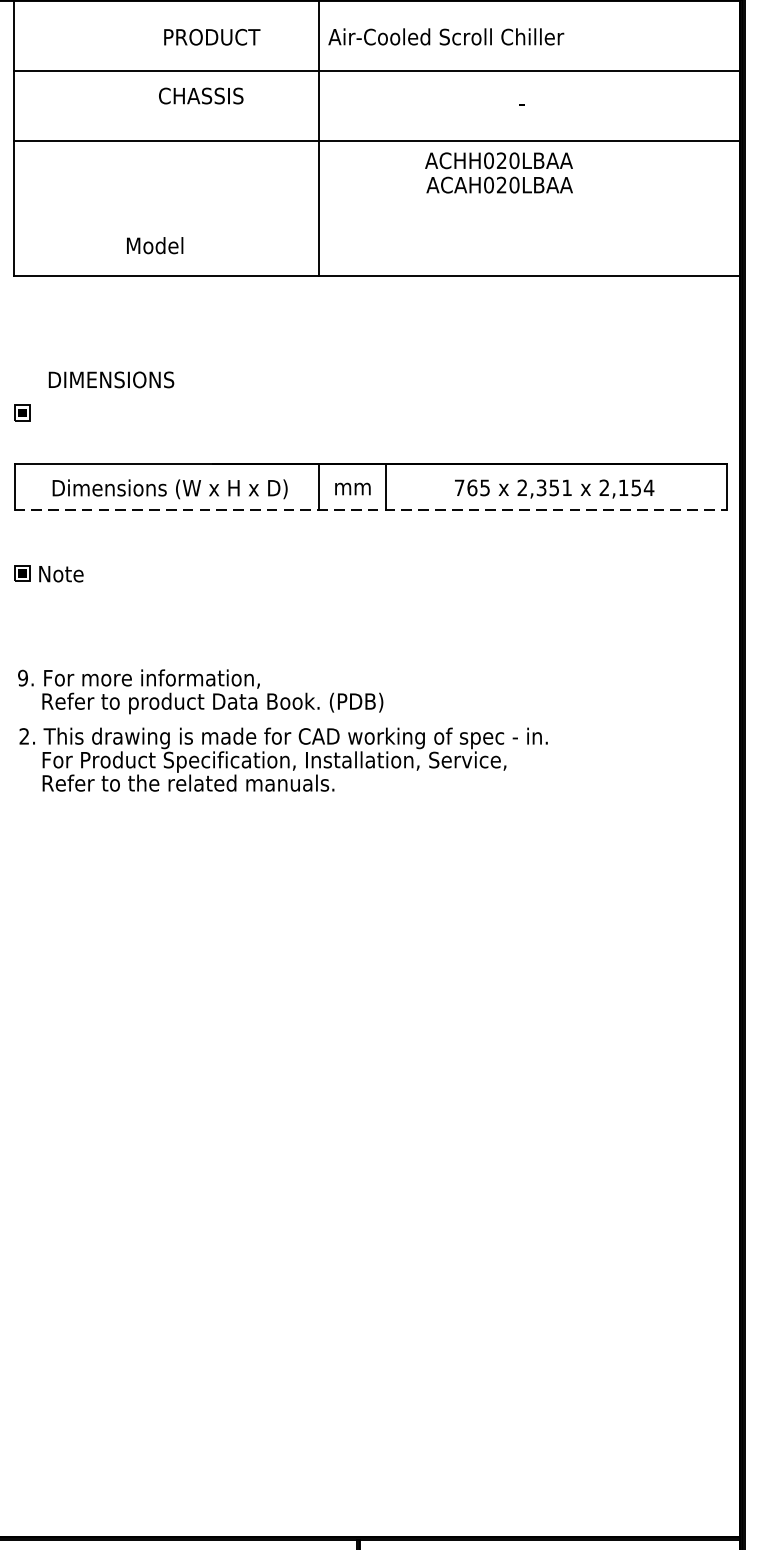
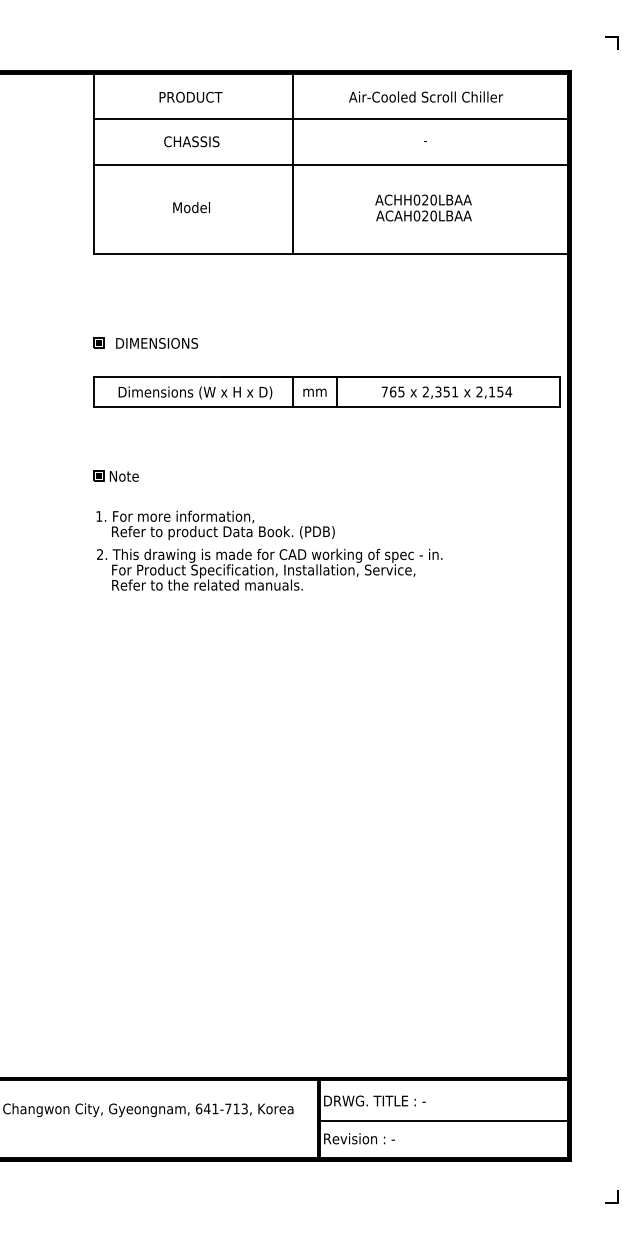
text: (211, 36) -> (190, 96), moved
text: (446, 36) -> (426, 96), moved
text: (200, 95) -> (191, 141), moved
text: (498, 172) -> (423, 207), moved
text: (154, 245) -> (191, 207), moved
text: (110, 380) -> (156, 343), moved
line: (372, 510) -> (327, 406), dashed -> solid
part: (47, 572) -> (115, 475), moved
text: (23, 678) -> (99, 516), 9. -> 1.

